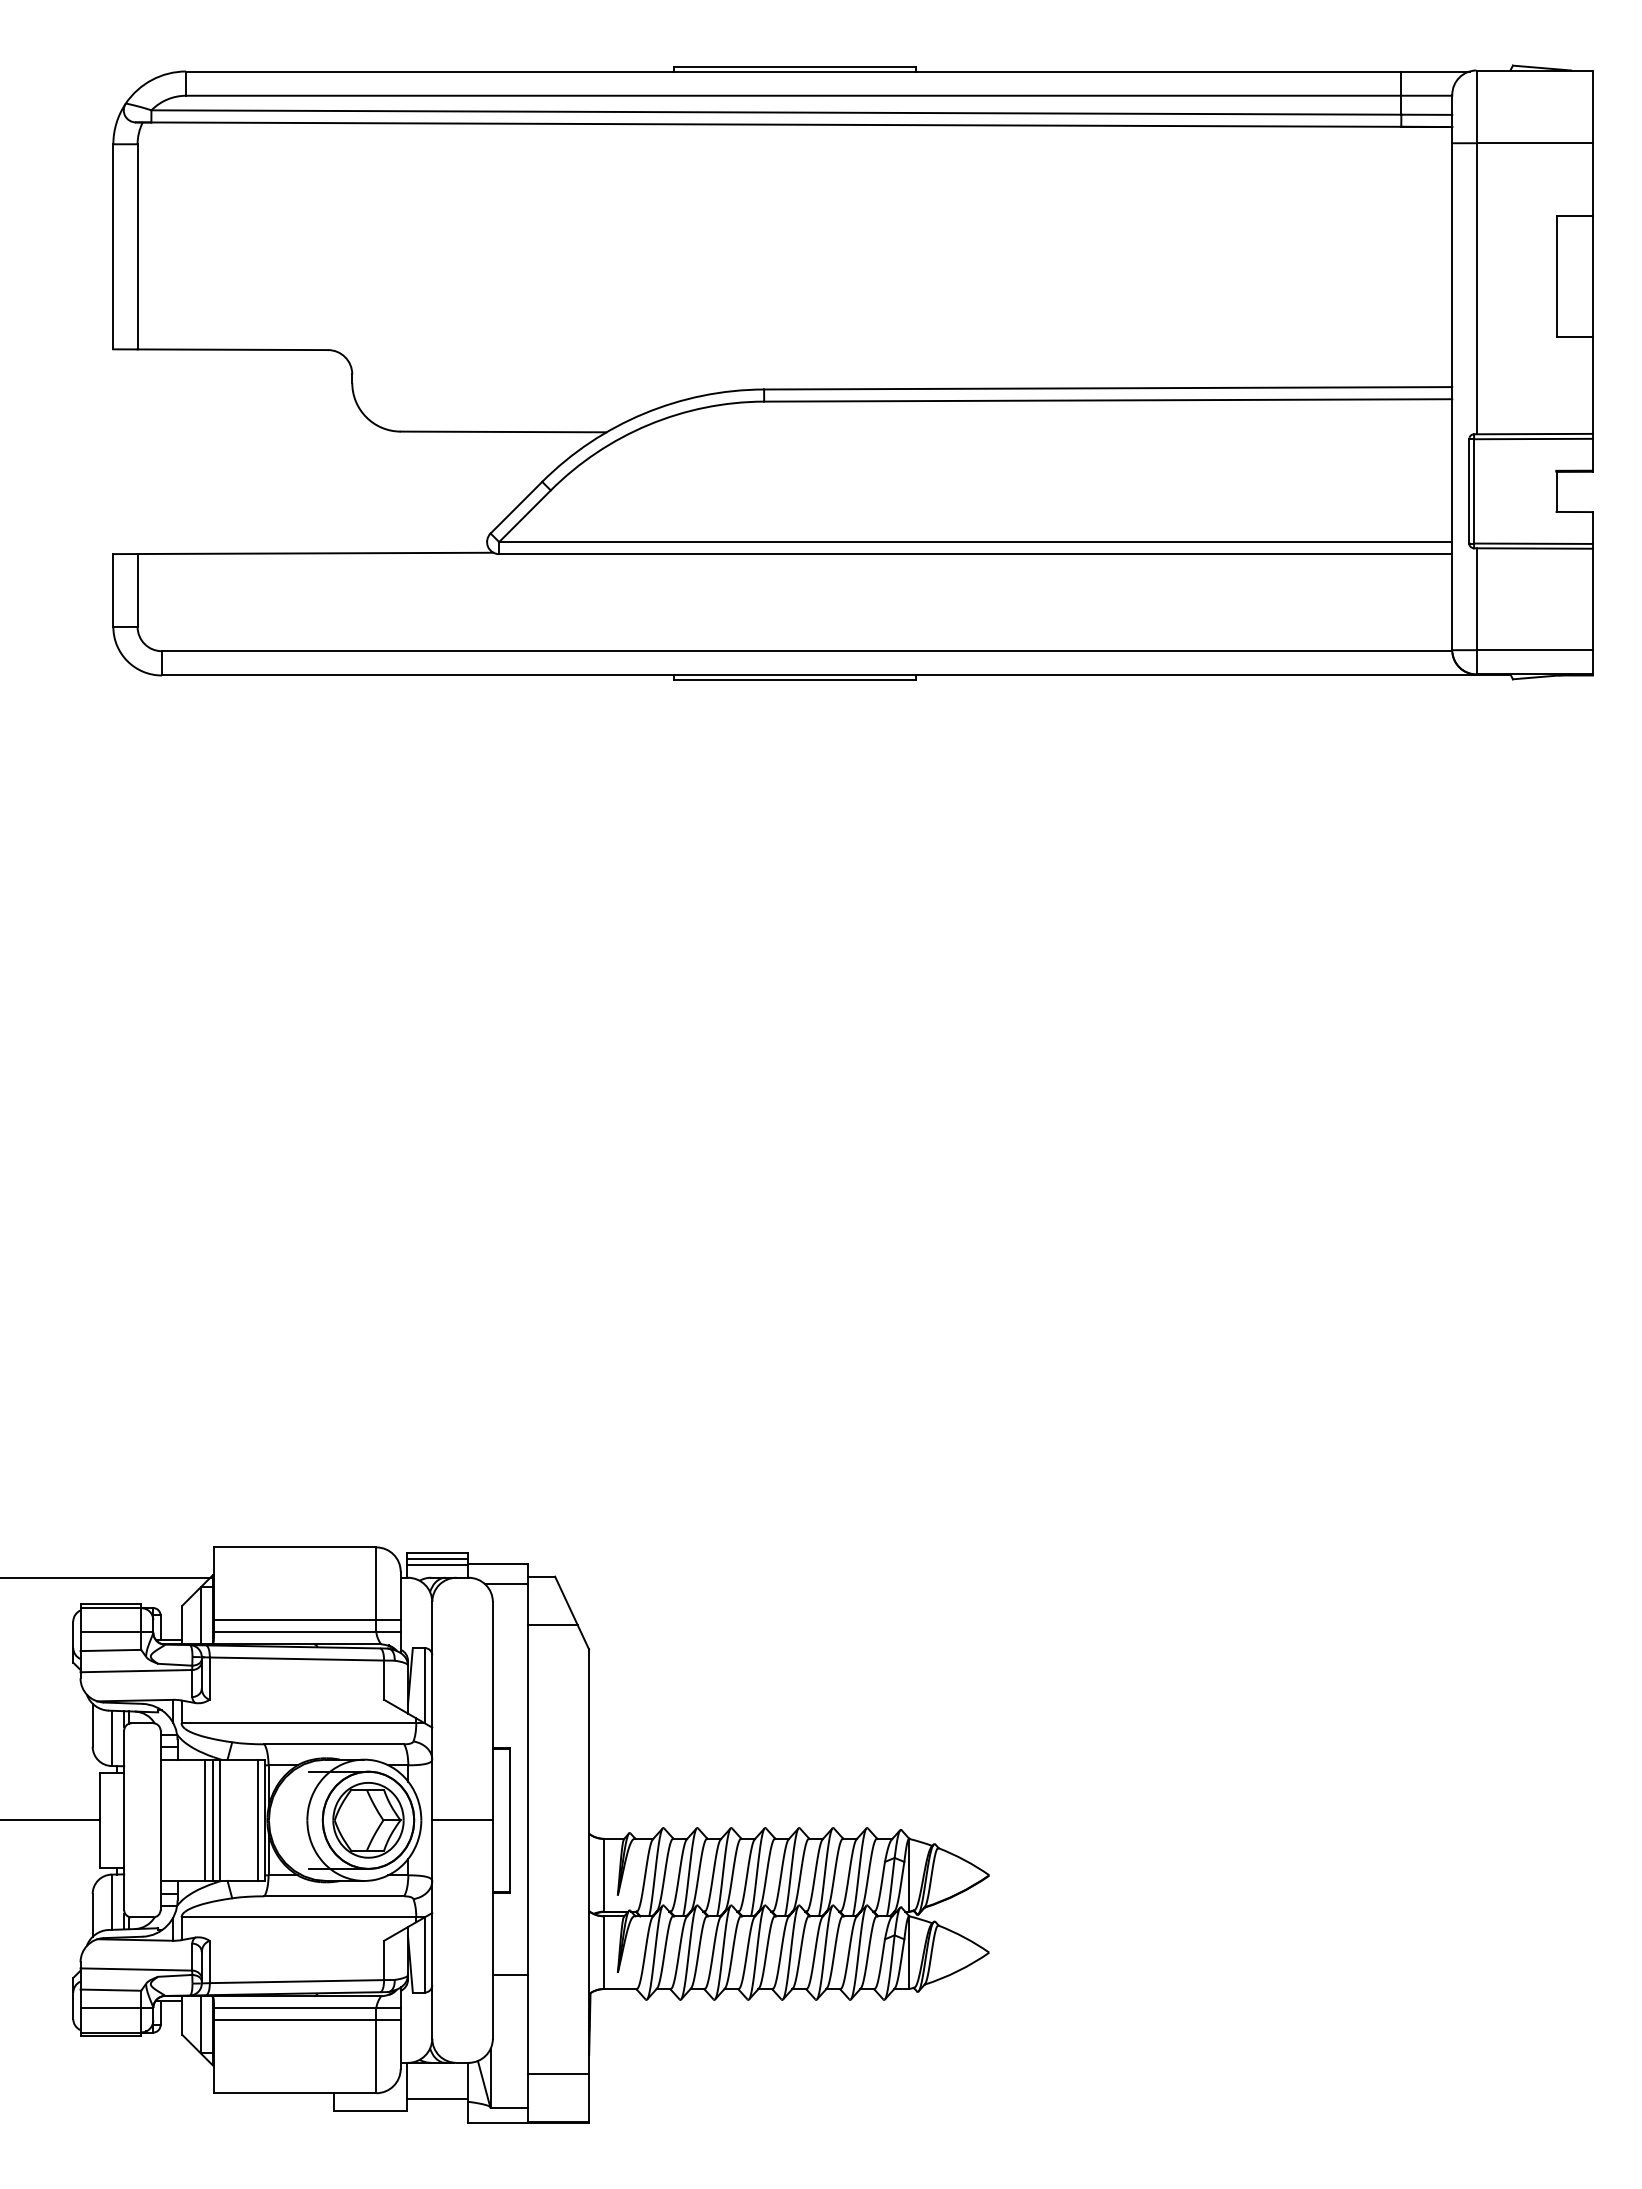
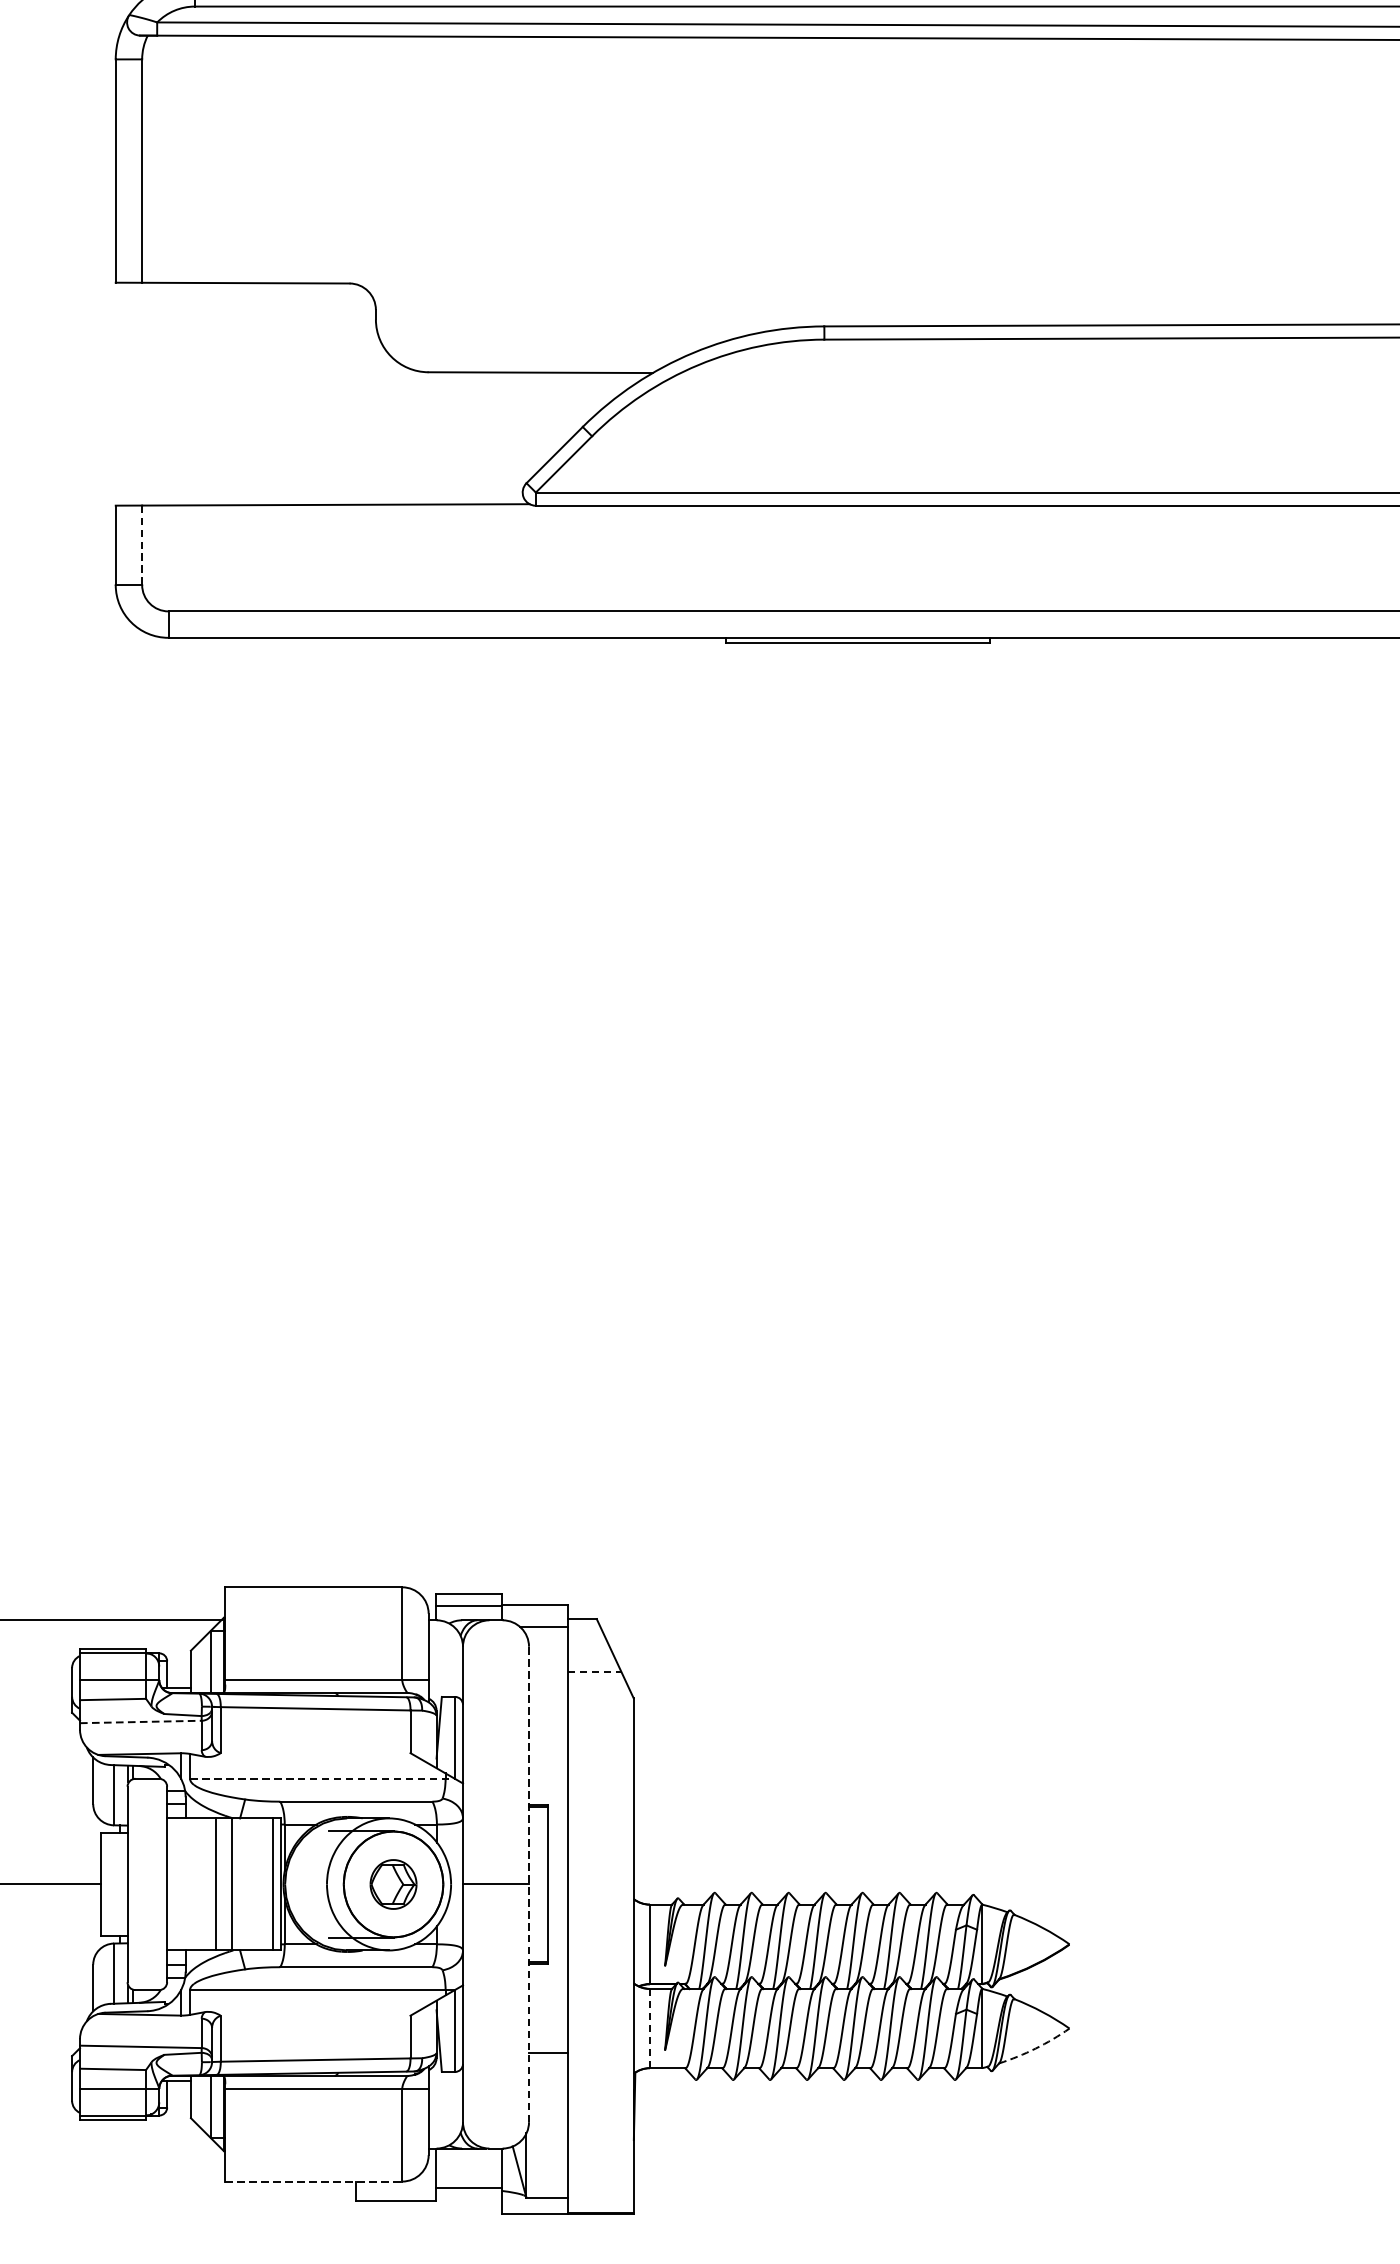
line: (137, 591) -> (142, 546), solid -> dashed
line: (437, 1559) -> (468, 1600), removed
line: (306, 1620) -> (326, 1666), removed
line: (553, 1625) -> (595, 1672), solid -> dashed
line: (136, 1671) -> (140, 1722), solid -> dashed
line: (303, 1723) -> (322, 1779), solid -> dashed
line: (212, 1819) -> (223, 1883), removed
line: (492, 1819) -> (528, 1883), solid -> dashed
part: (368, 1820) -> (393, 1884), size x0.6
line: (603, 1952) -> (649, 2028), solid -> dashed
arc: (958, 1971) -> (1036, 2049), solid -> dashed
line: (306, 2020) -> (326, 2102), removed
line: (558, 2073) -> (600, 2160), removed
line: (295, 2093) -> (314, 2181), solid -> dashed

